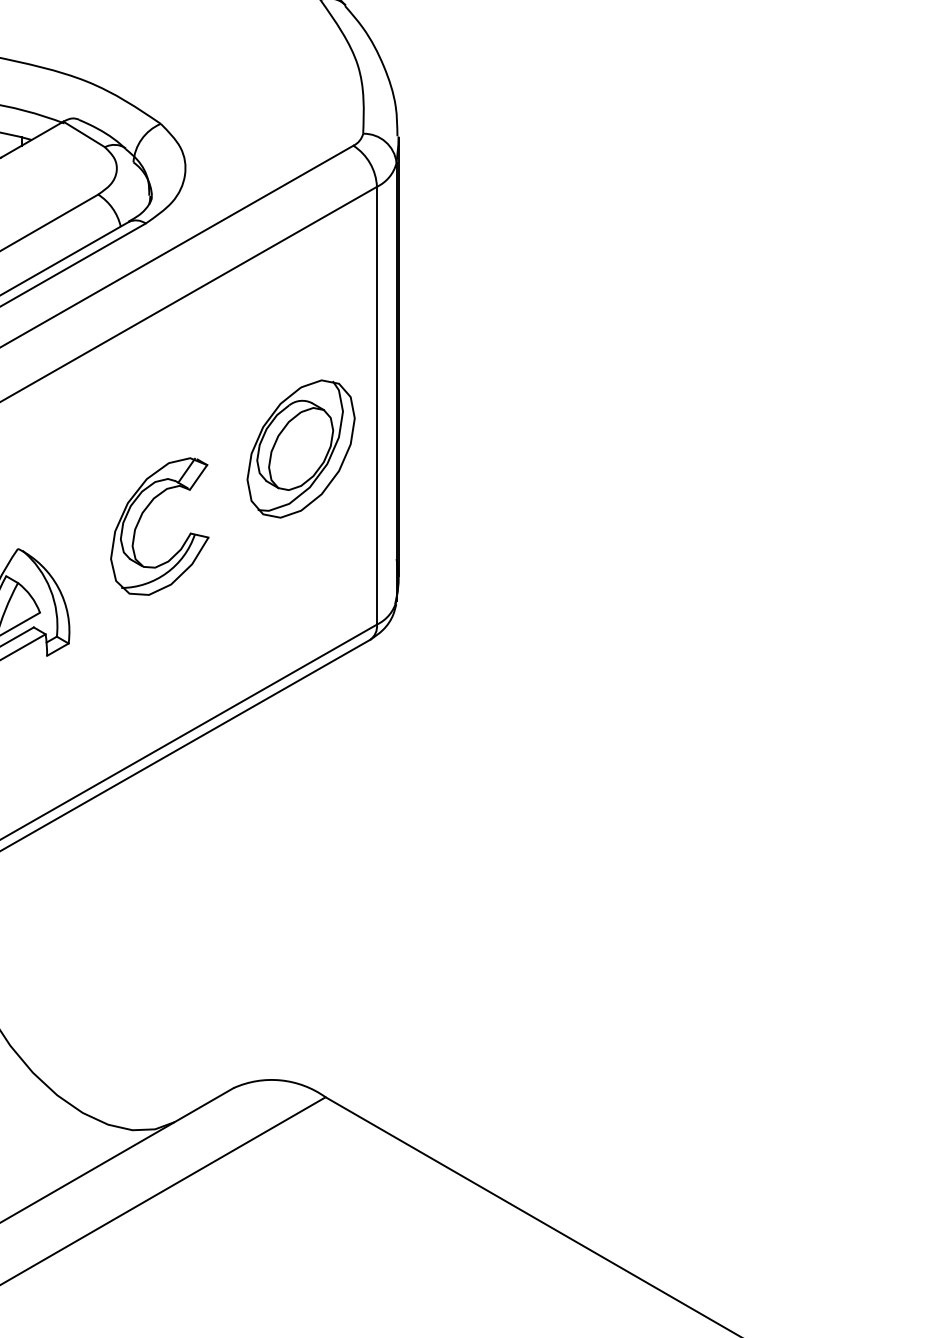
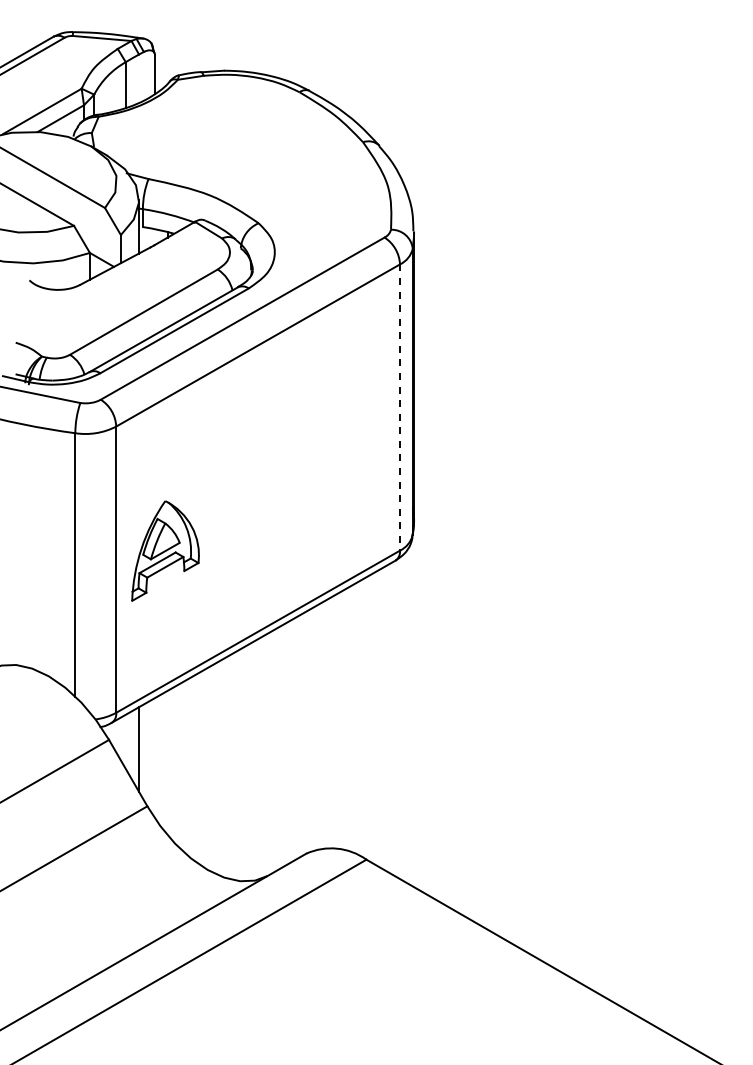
line: (377, 407) -> (400, 408), solid -> dashed
part: (301, 448) -> (350, 435), removed
part: (140, 521) -> (245, 483), removed

